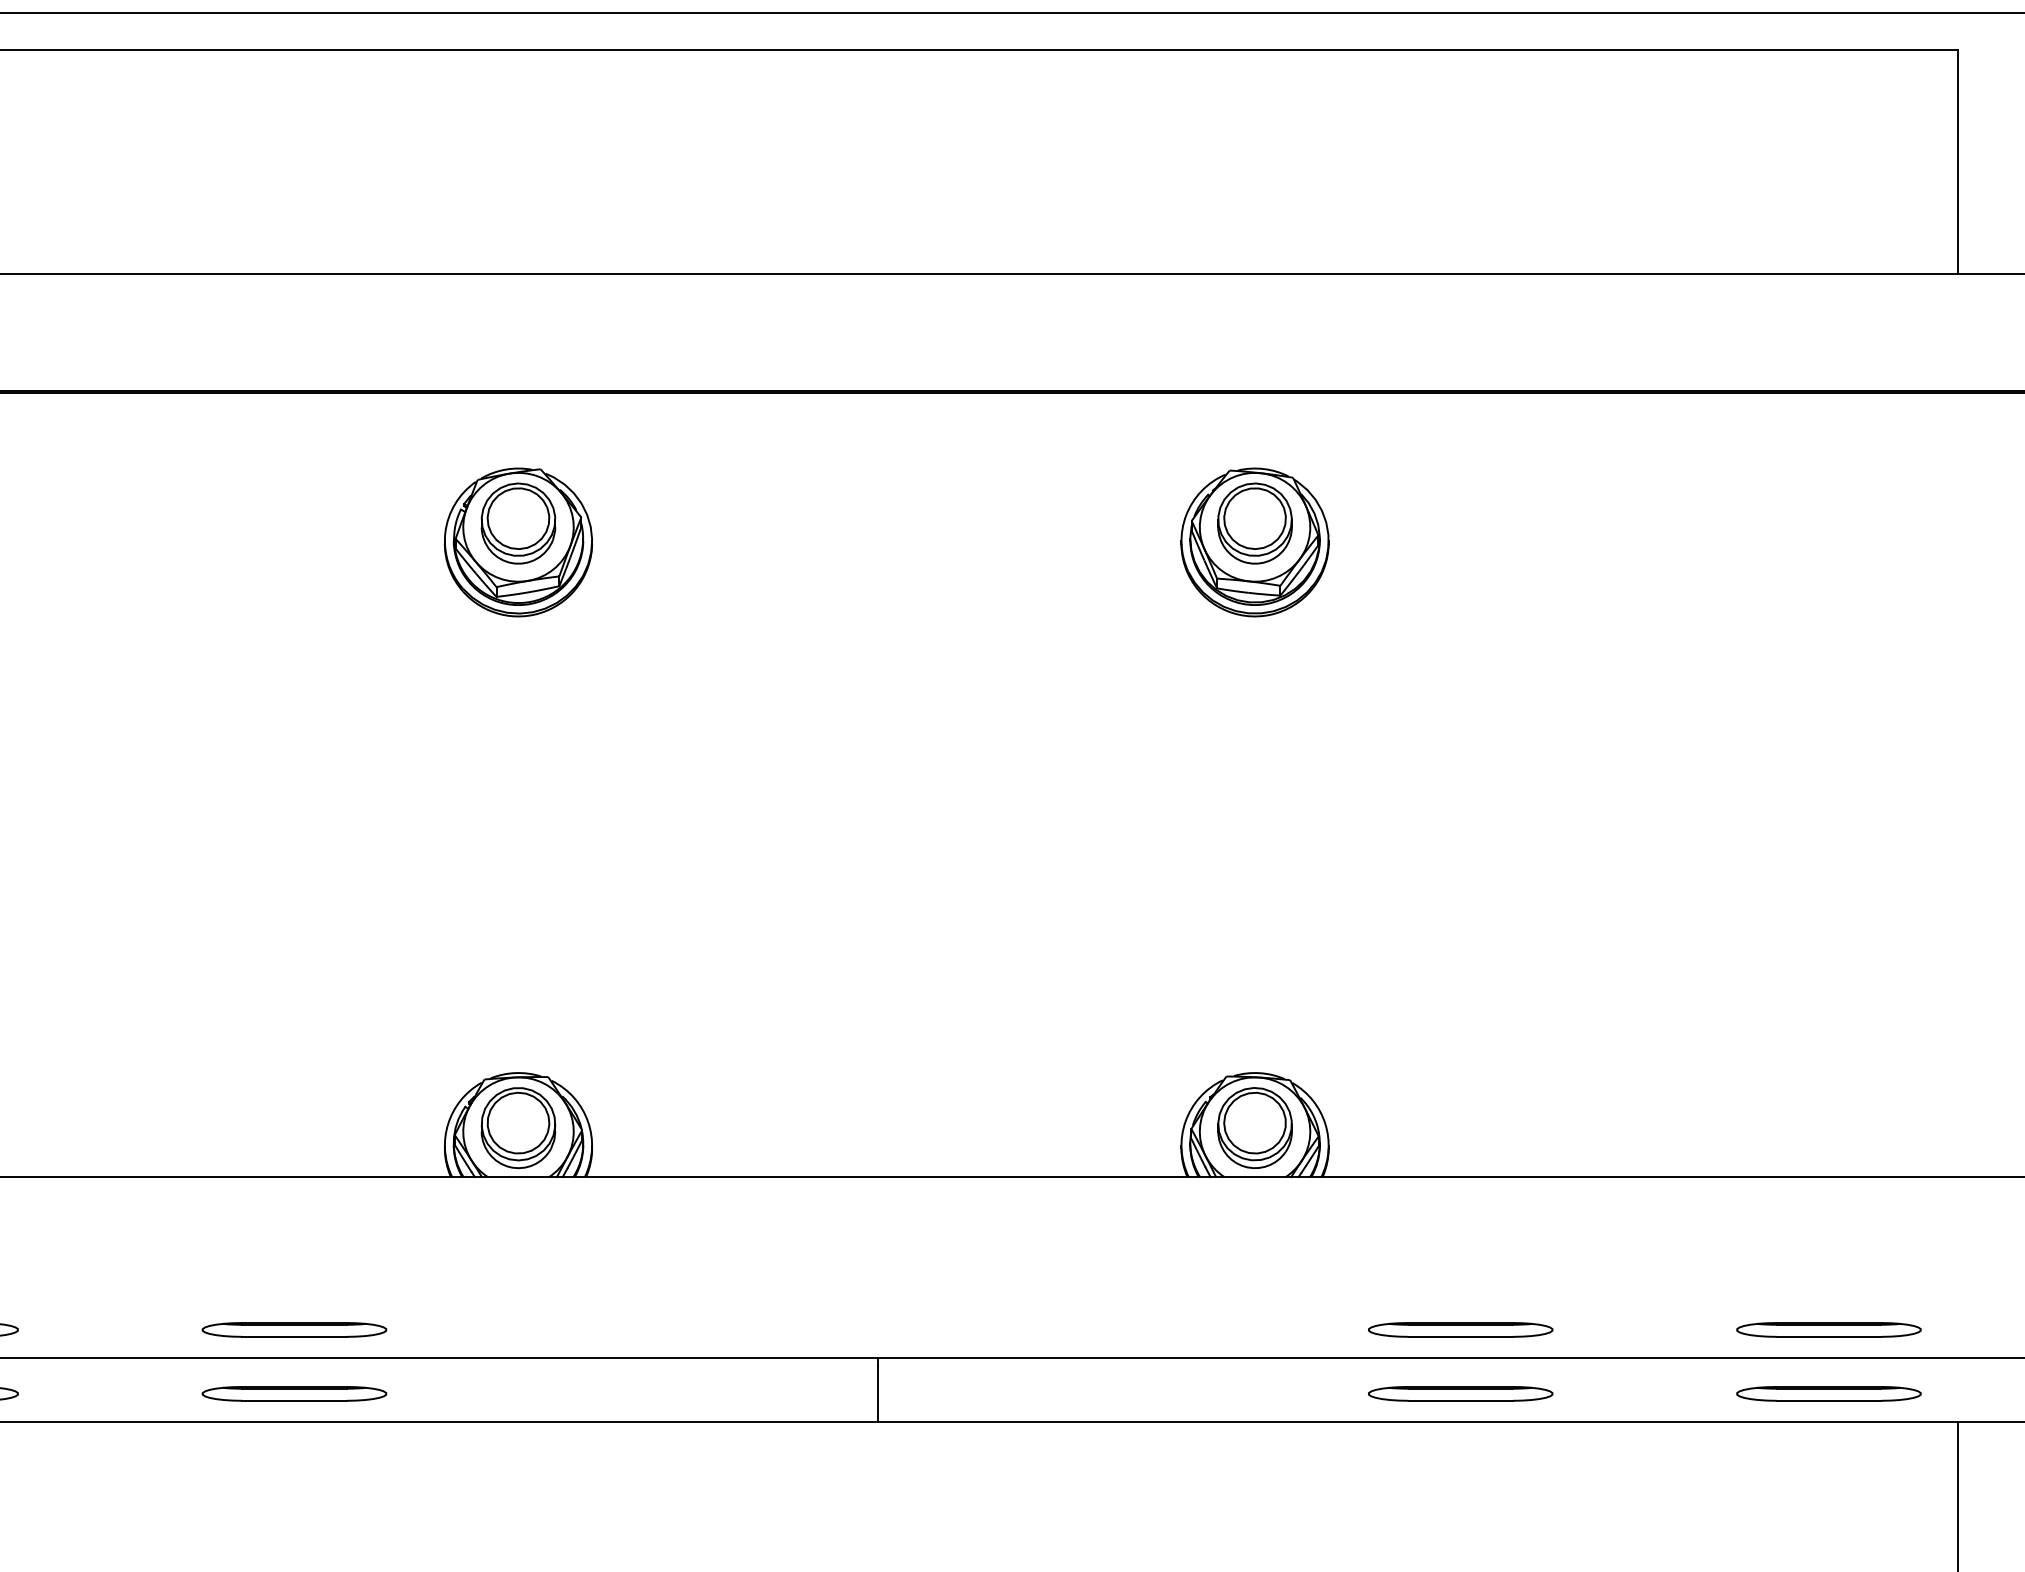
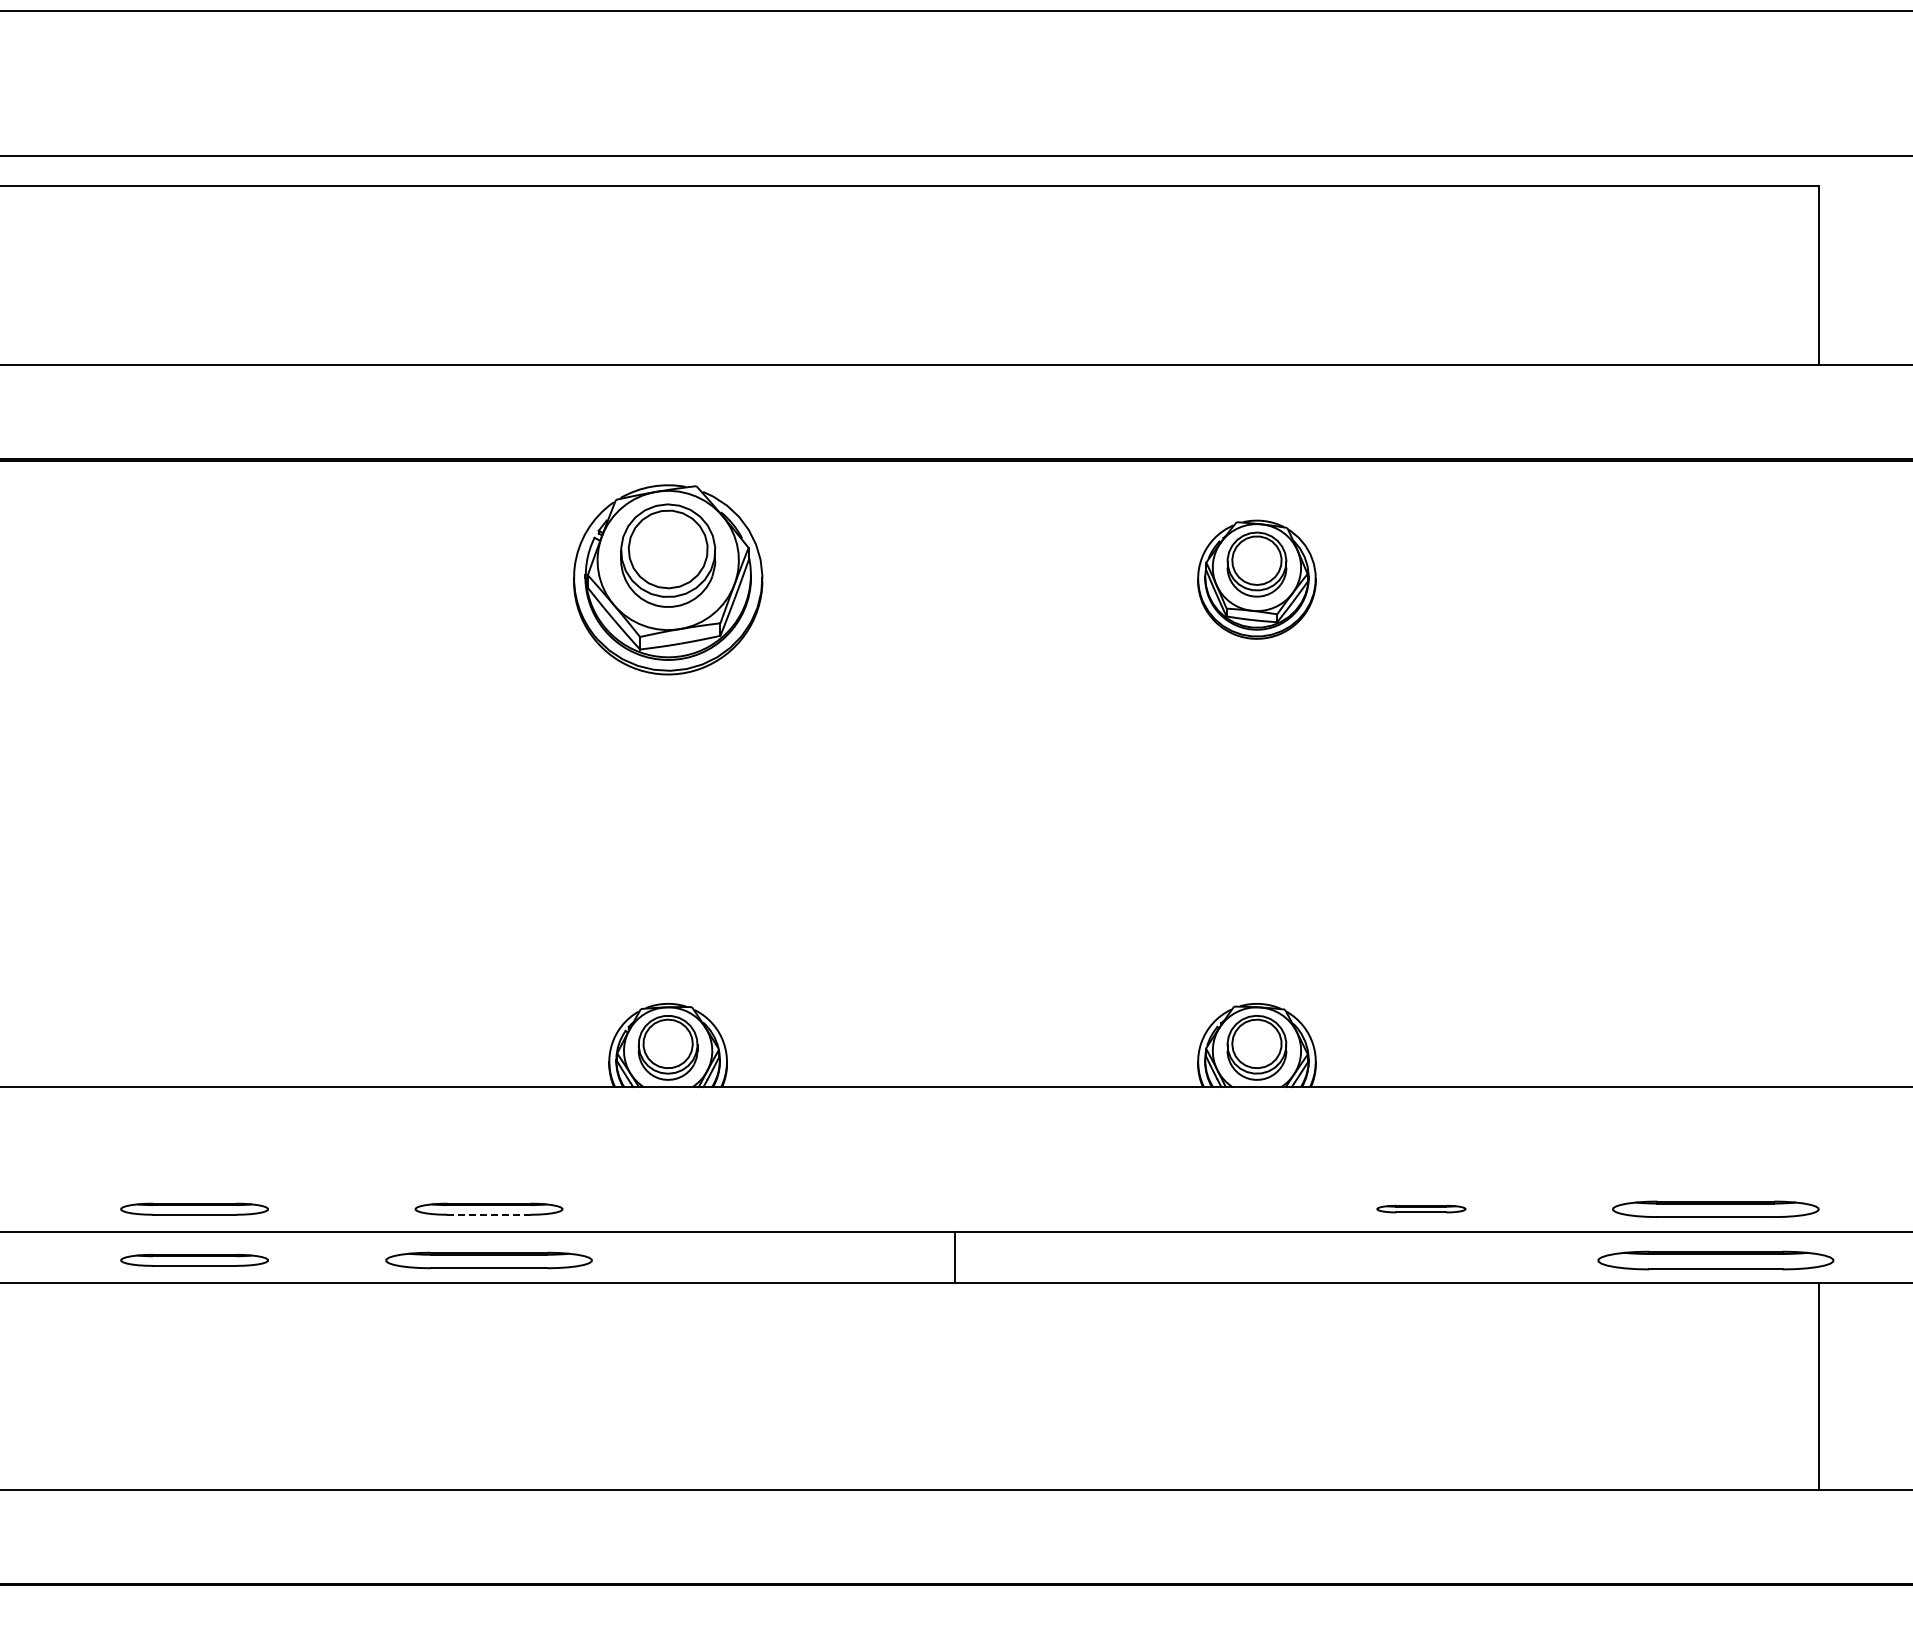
part: (517, 542) -> (667, 579), size x1.6
part: (1460, 1329) -> (1421, 1208), size x0.6
part: (1828, 1329) -> (1715, 1208), size x1.4
line: (295, 1336) -> (489, 1214), solid -> dashed
part: (293, 1392) -> (488, 1259), size x1.4
part: (1460, 1392) -> (1421, 1259), removed
part: (1828, 1392) -> (1715, 1259), size x1.6

